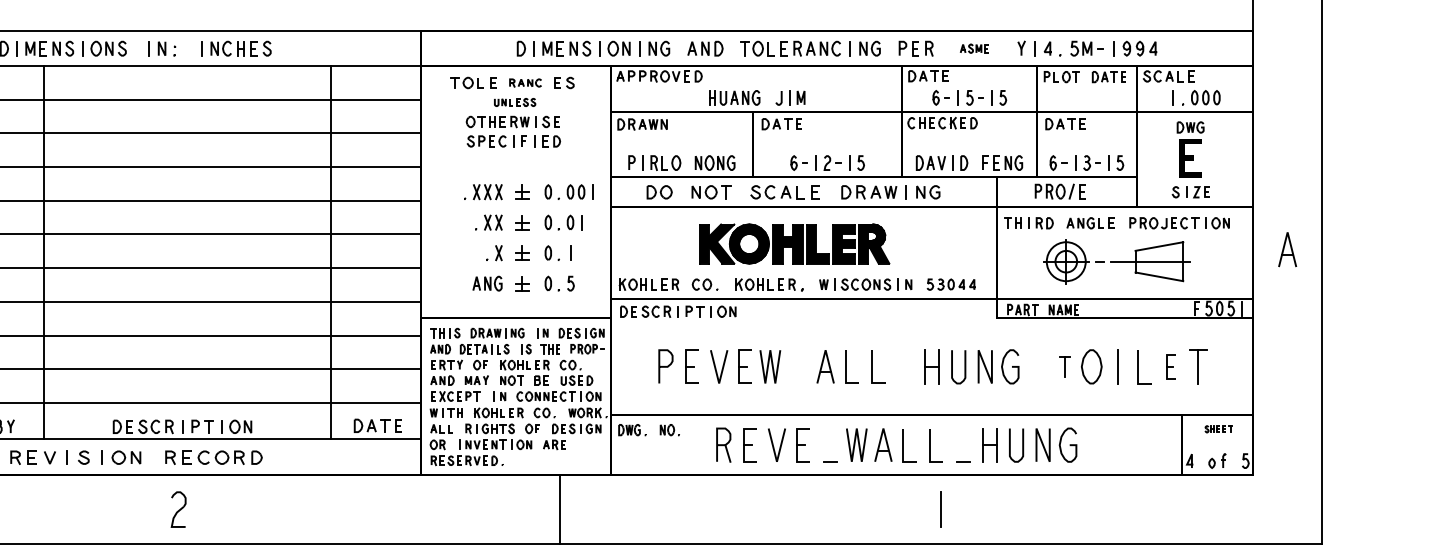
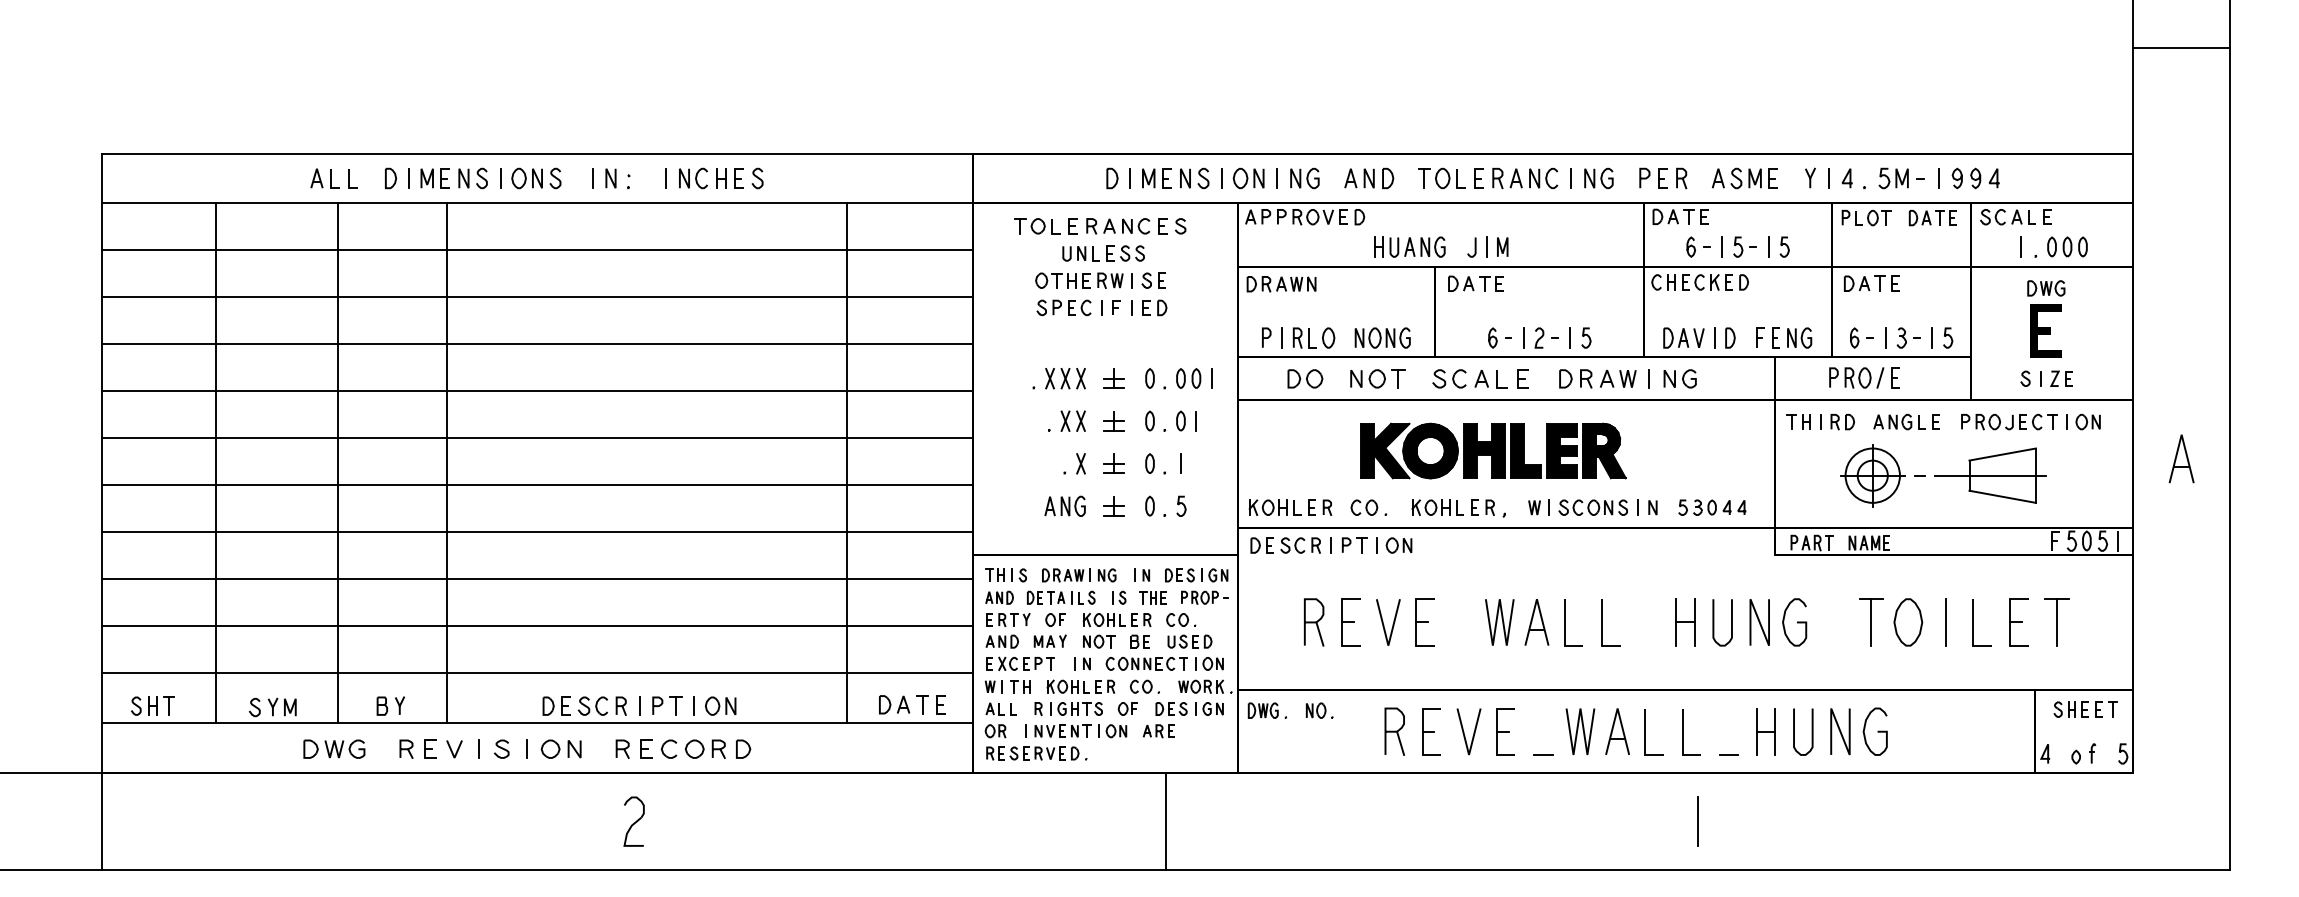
part: (974, 48) -> (1744, 178), size x1.67
part: (525, 83) -> (1118, 226), size x1.43
part: (515, 102) -> (1103, 253), size x1.43
line: (768, 366) -> (1497, 622), moved
part: (1065, 366) -> (1871, 622), size x1.67
part: (1170, 366) -> (2018, 622), size x1.43
line: (669, 374) -> (1319, 633), added
part: (1218, 429) -> (2085, 709), size x1.67

